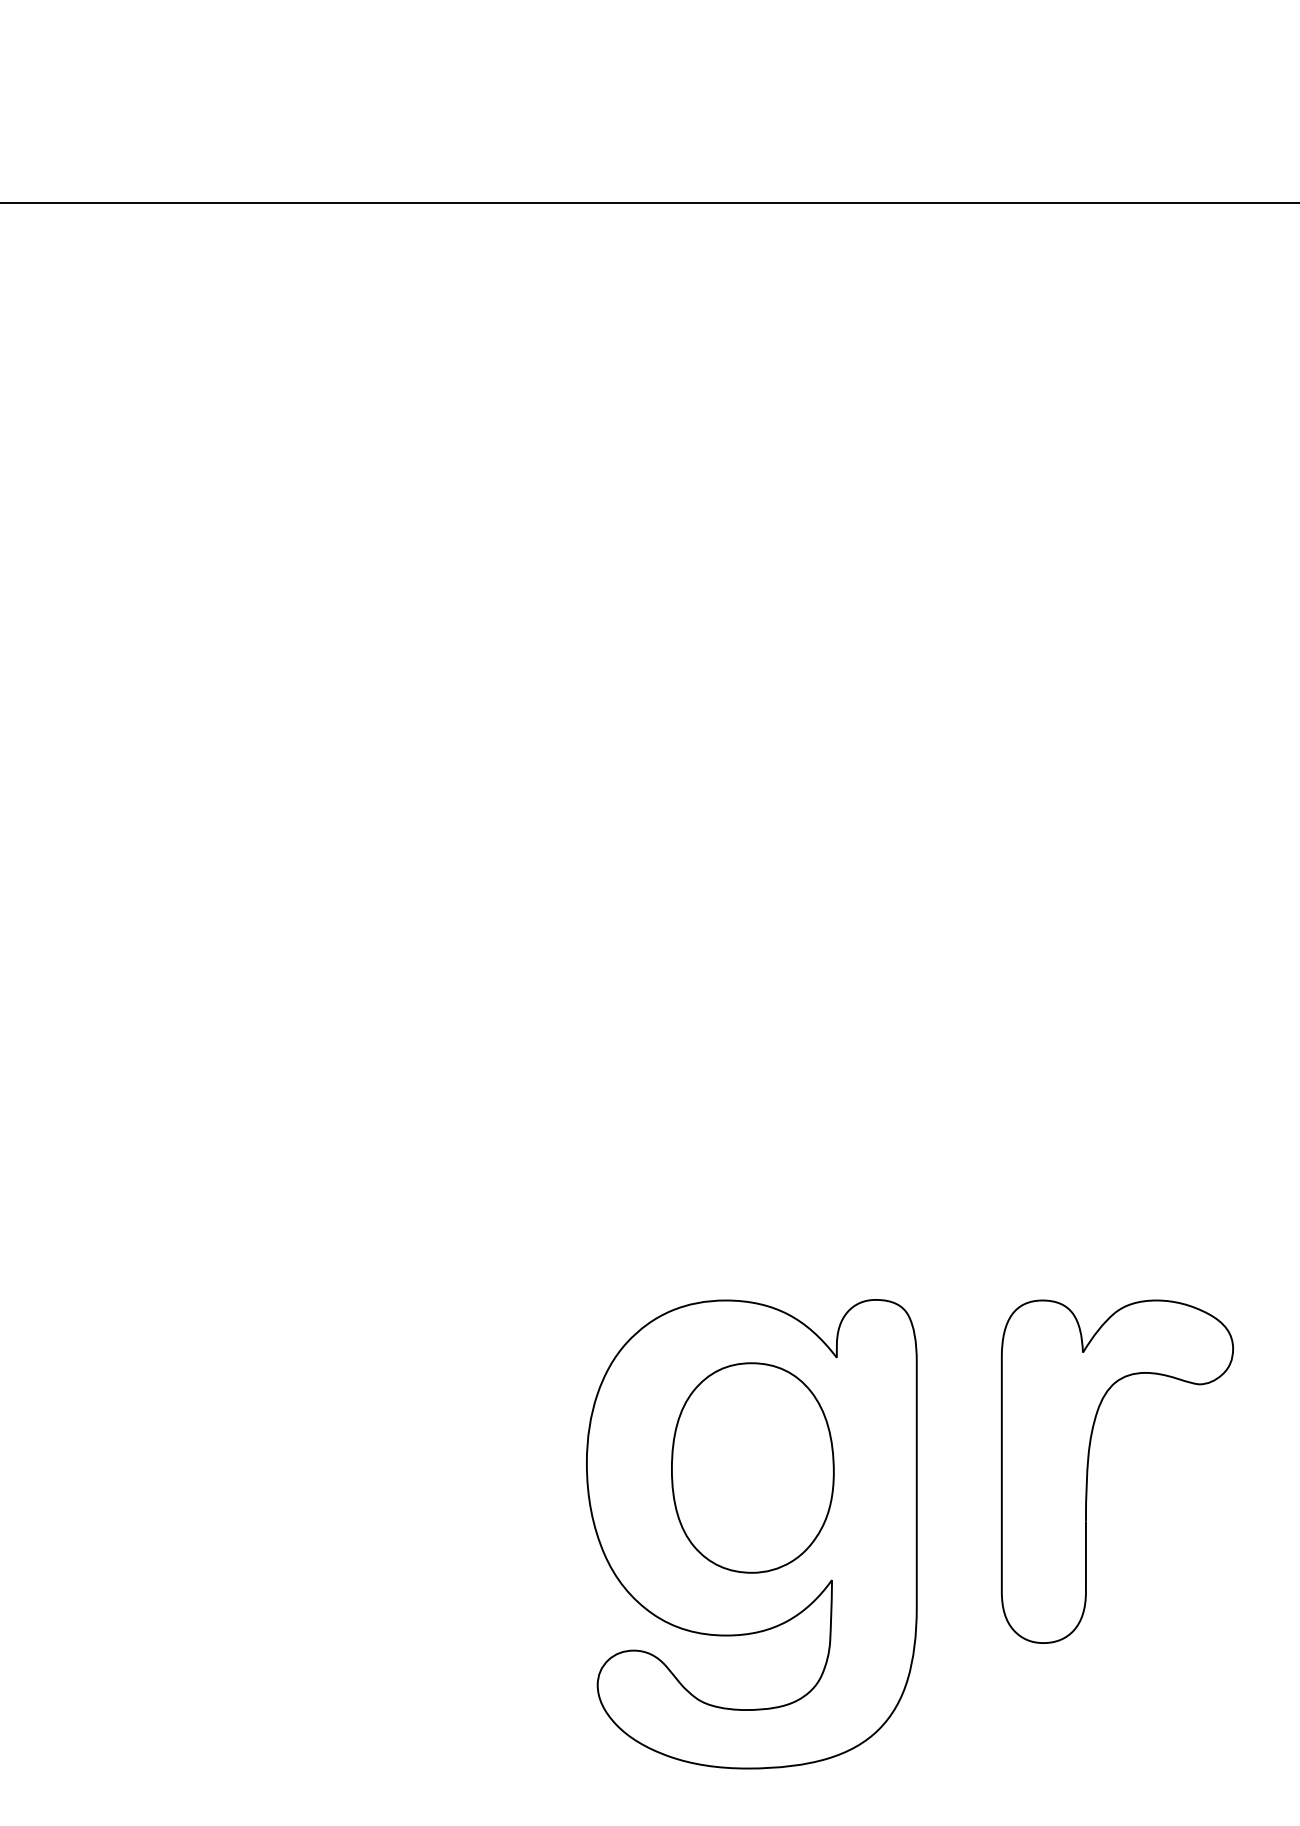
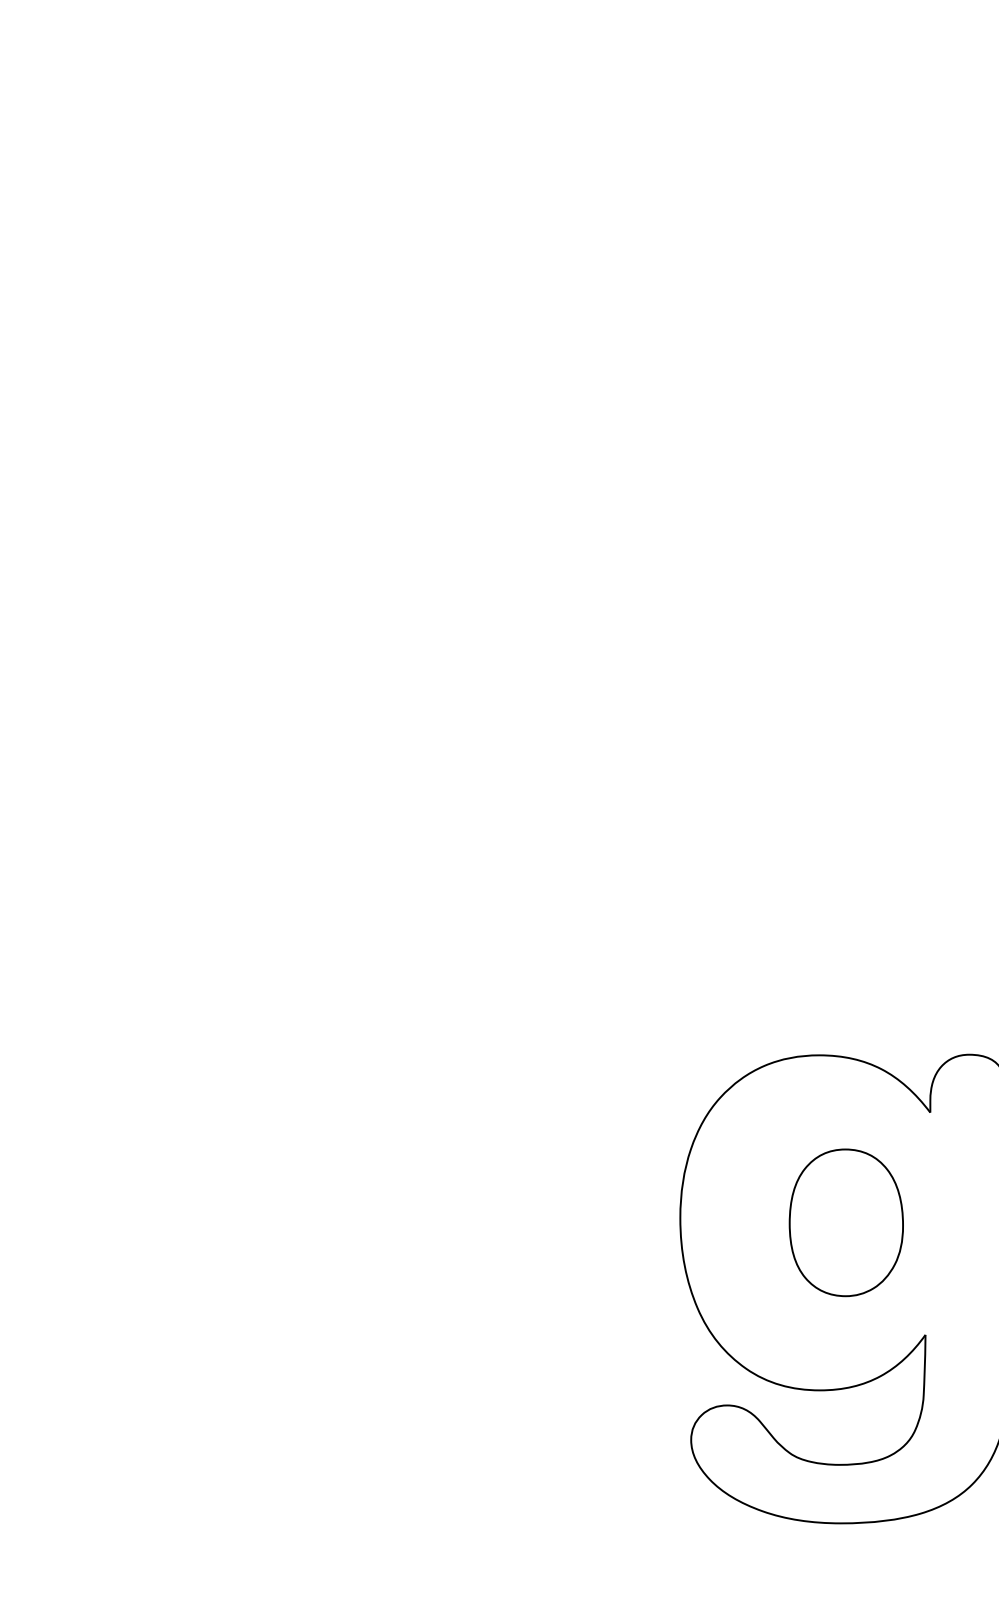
part: (752, 1467) -> (845, 1222), size x0.7

